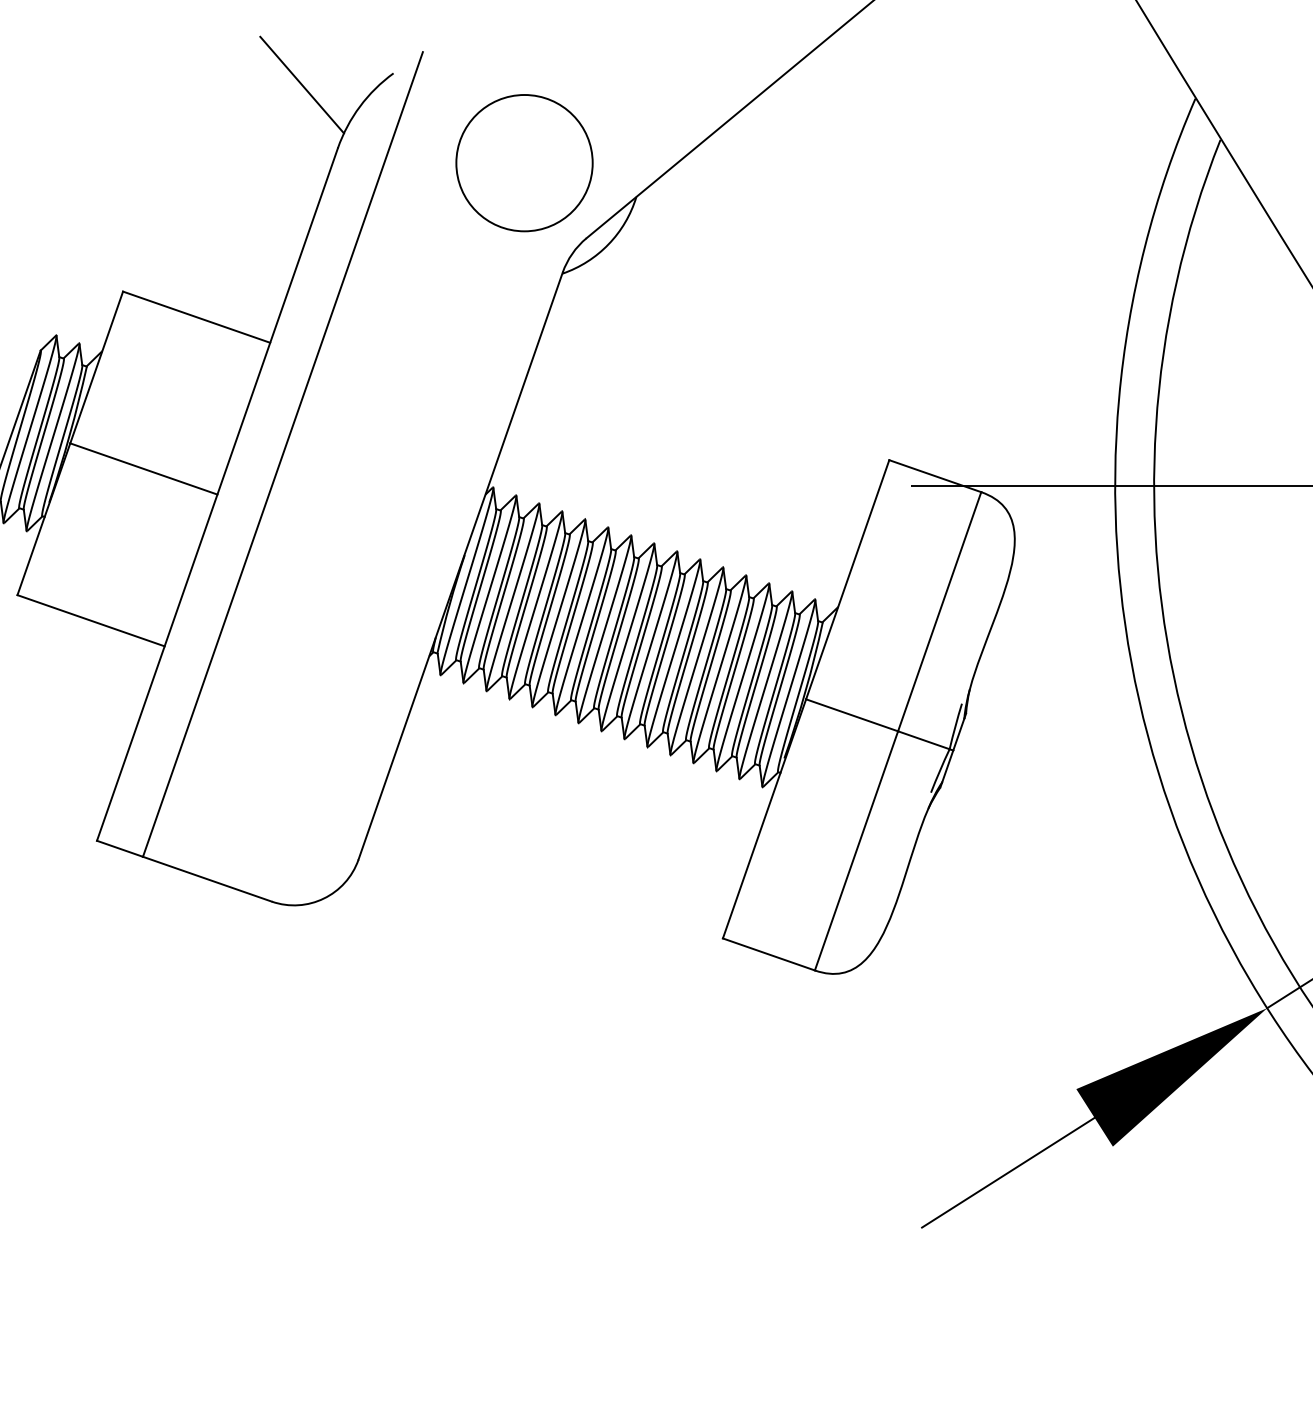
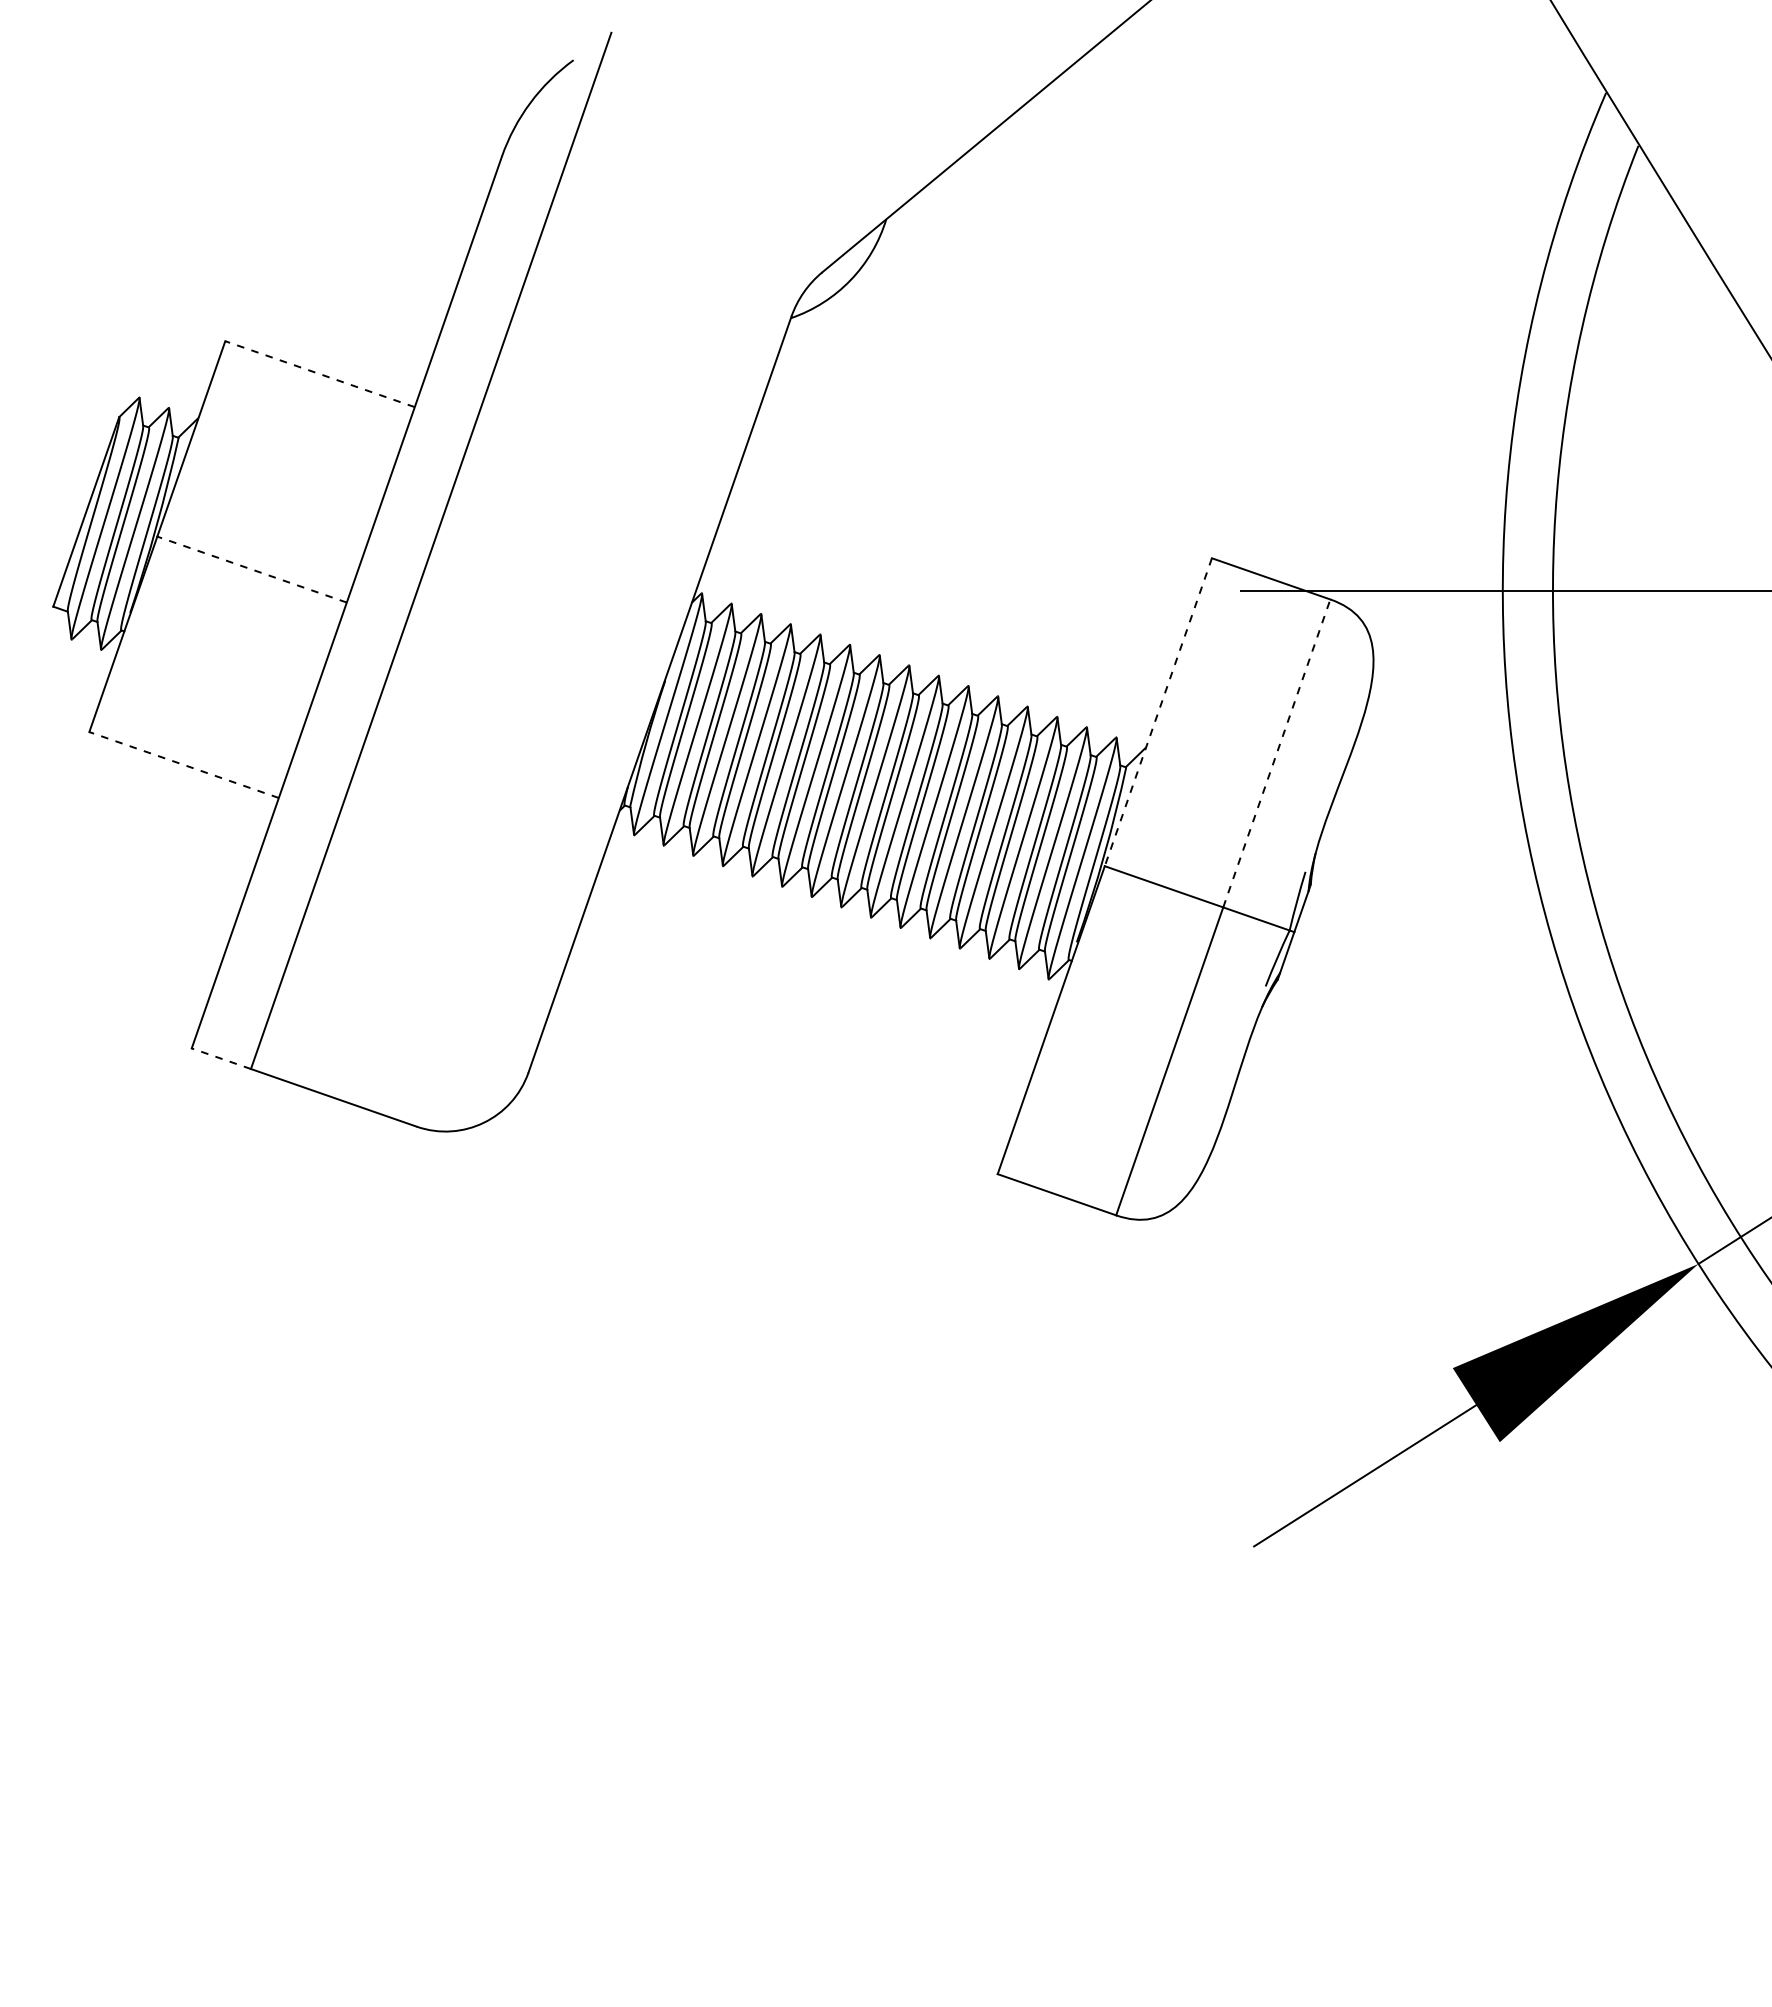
line: (301, 85) -> (455, 75), removed
circle: (523, 162) -> (741, 175), removed
line: (196, 317) -> (319, 374), solid -> dashed
line: (143, 468) -> (251, 569), solid -> dashed
line: (847, 579) -> (1158, 712), solid -> dashed
line: (939, 611) -> (1276, 752), solid -> dashed
line: (90, 620) -> (183, 764), solid -> dashed
line: (119, 848) -> (220, 1058), solid -> dashed

